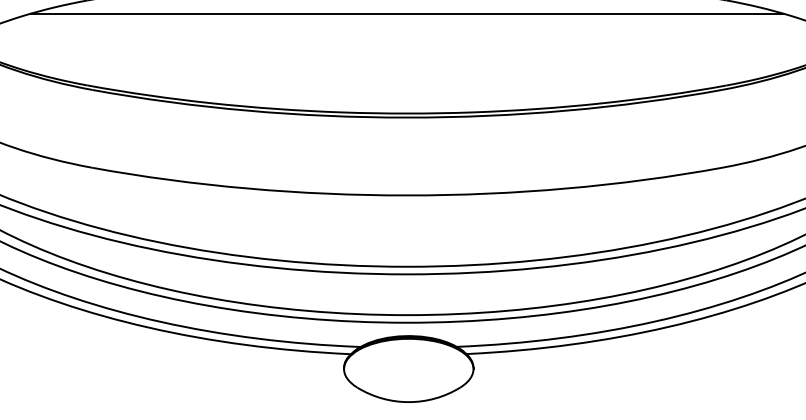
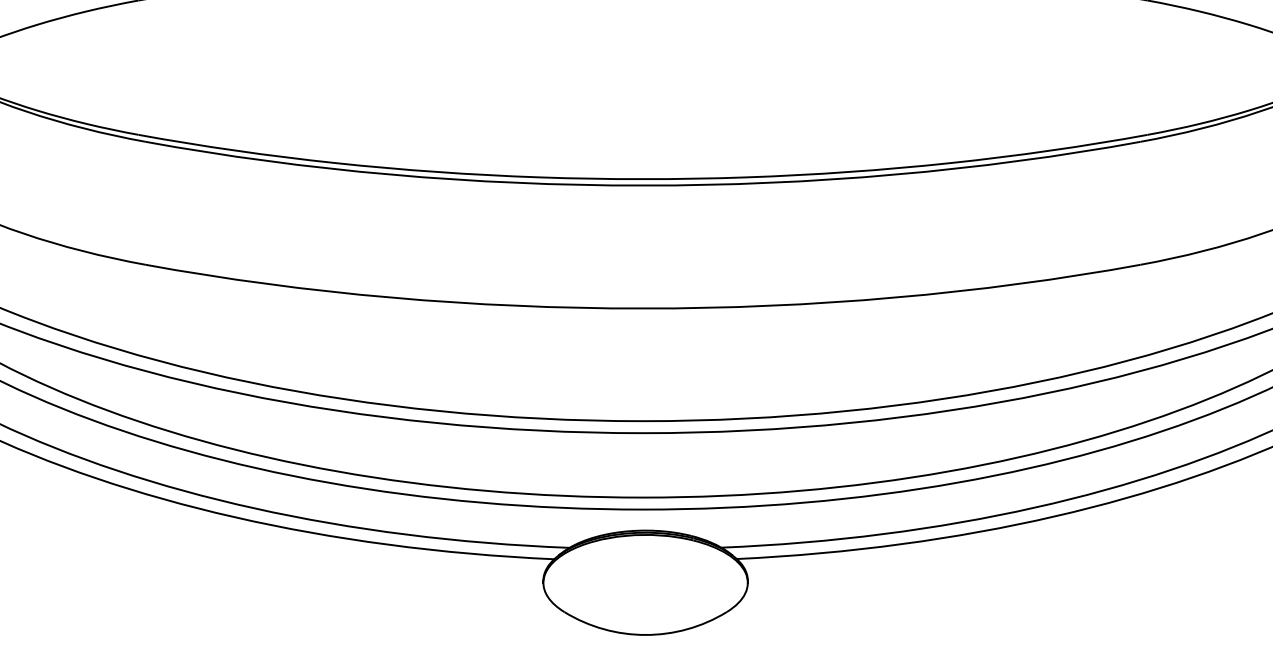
line: (406, 13) -> (642, 21), removed

